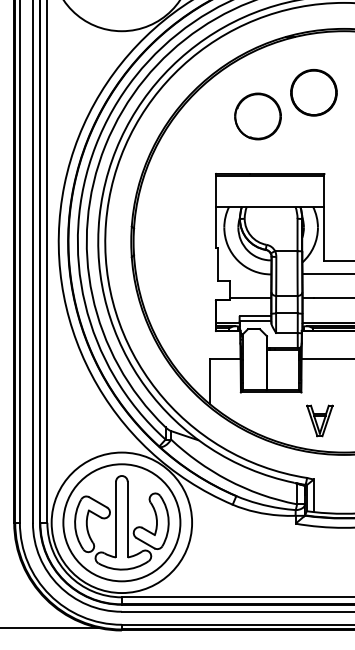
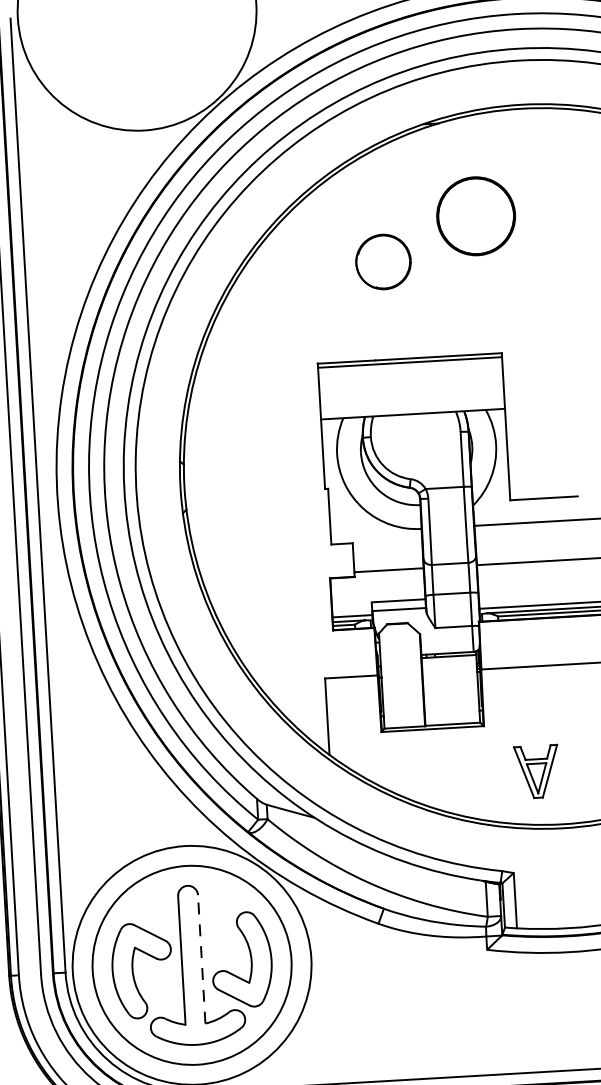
part: (257, 116) -> (382, 262), size x0.7
part: (319, 420) -> (536, 771), moved
line: (127, 519) -> (201, 959), solid -> dashed

